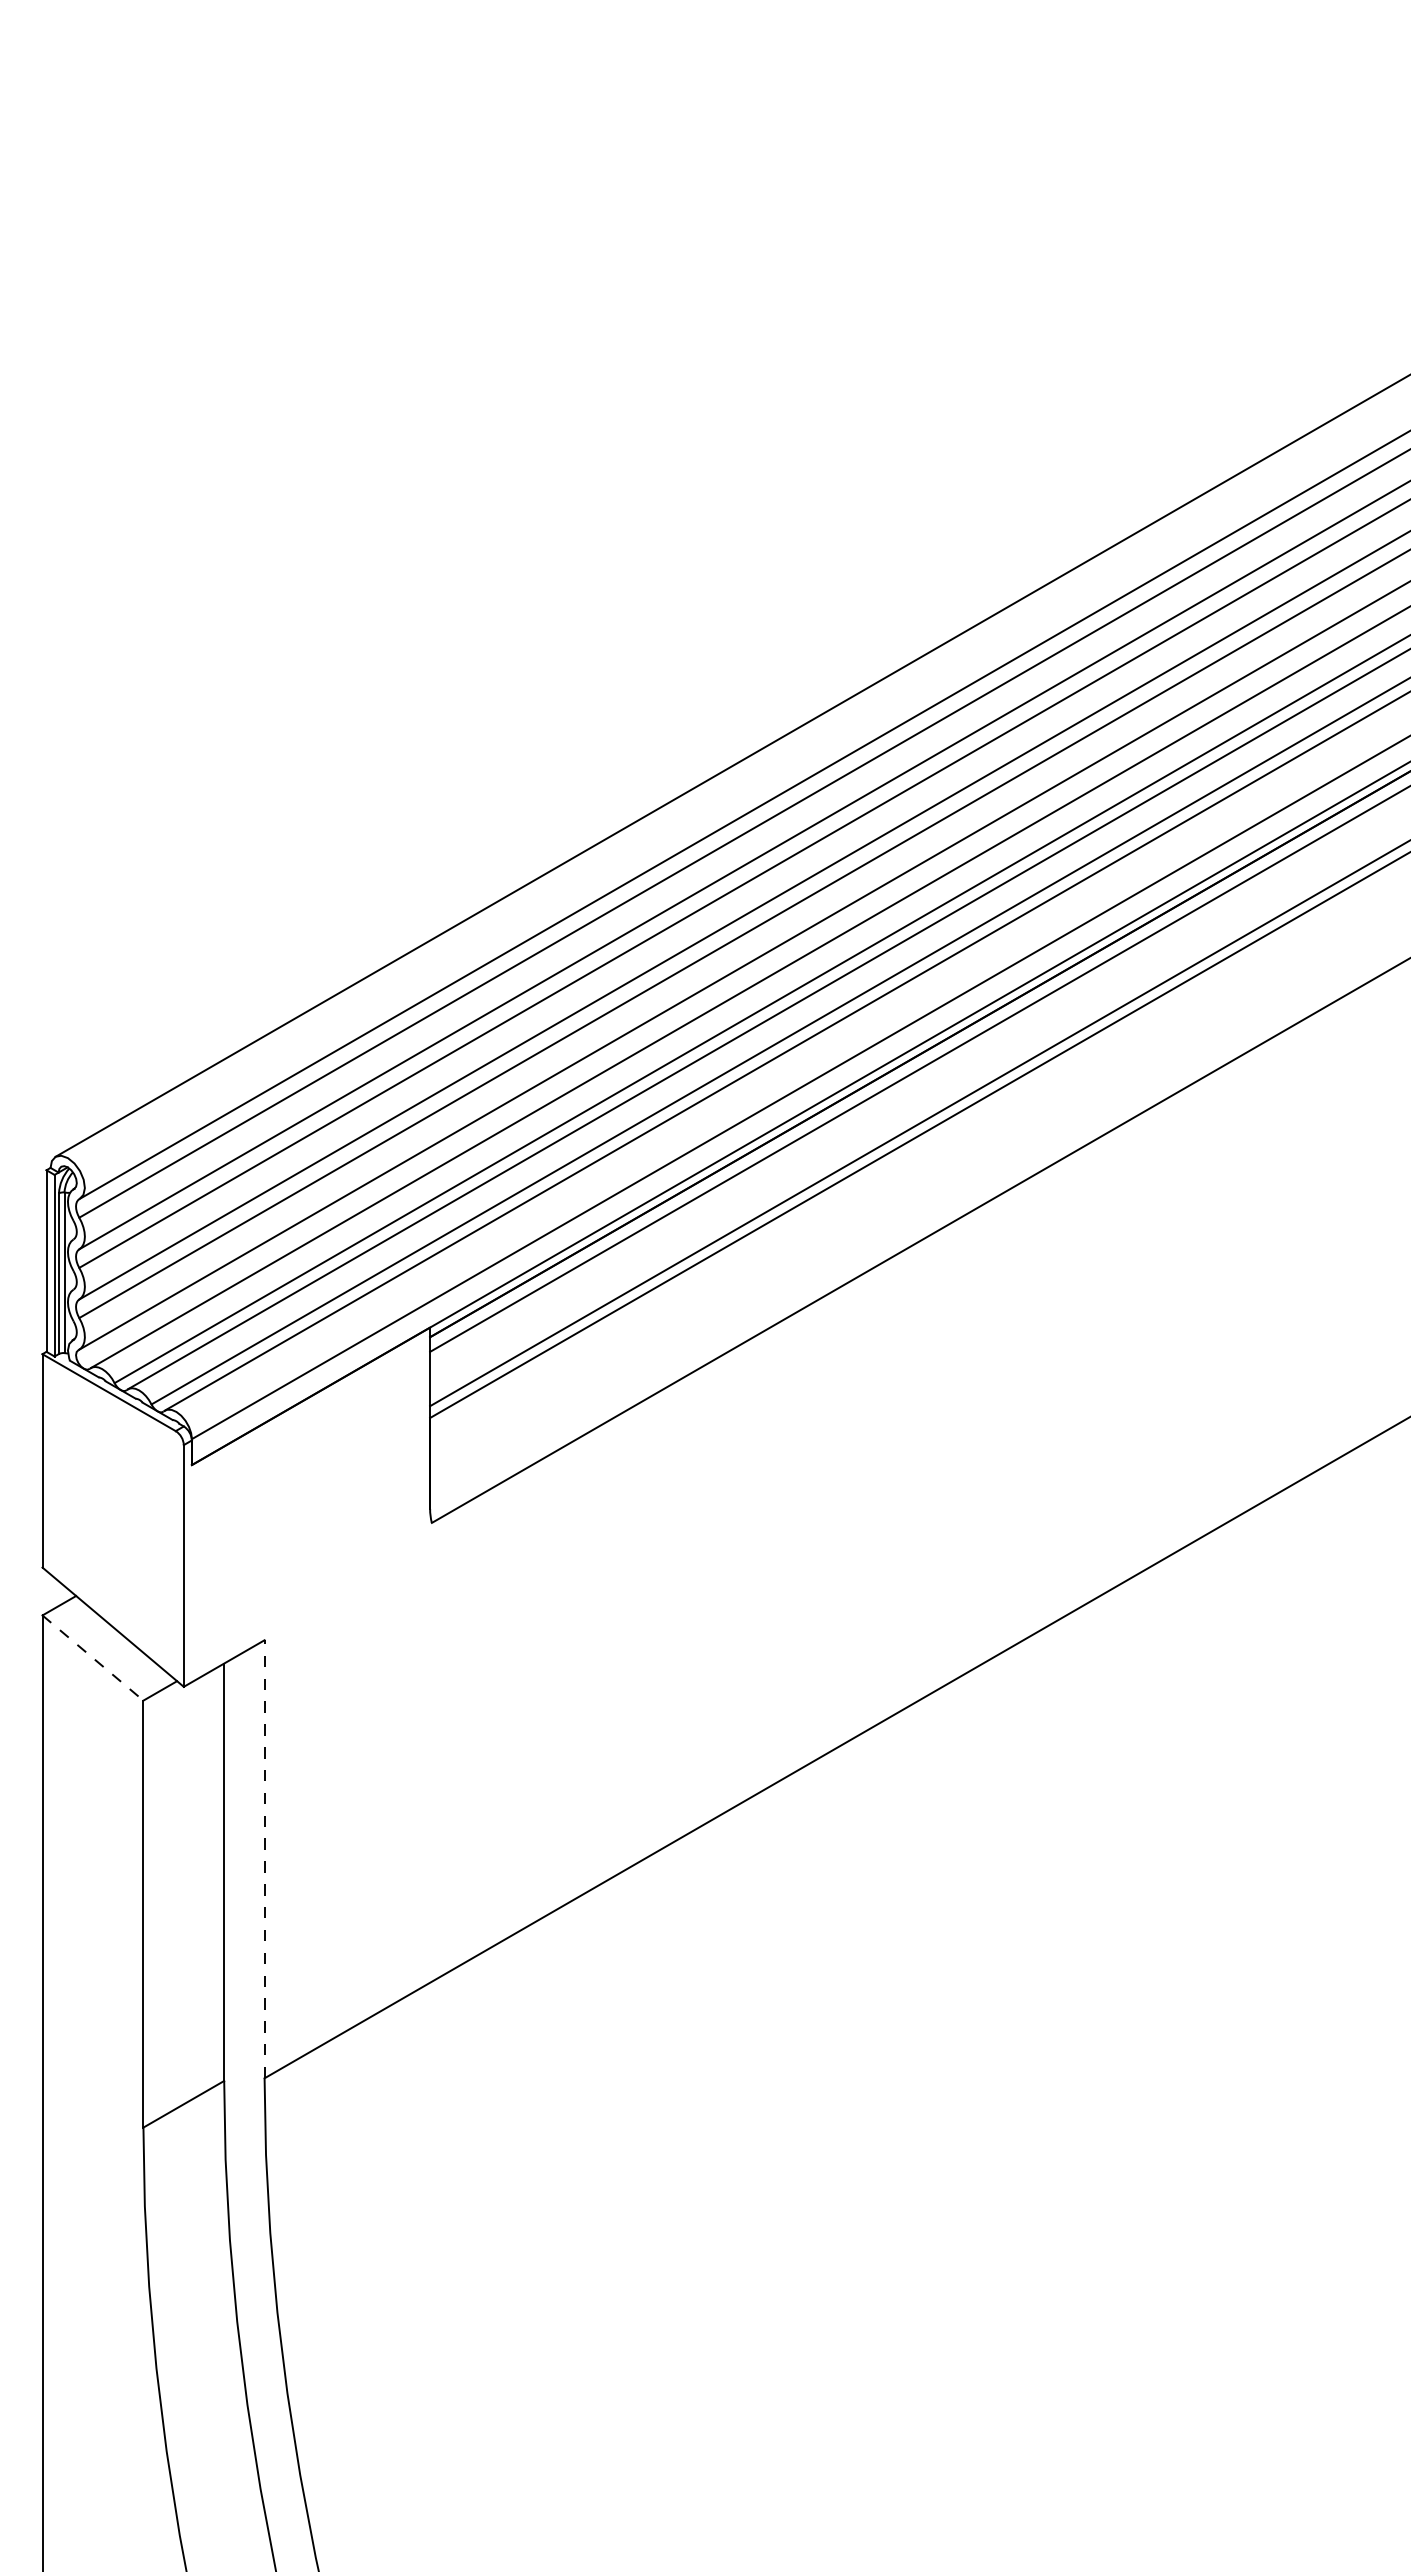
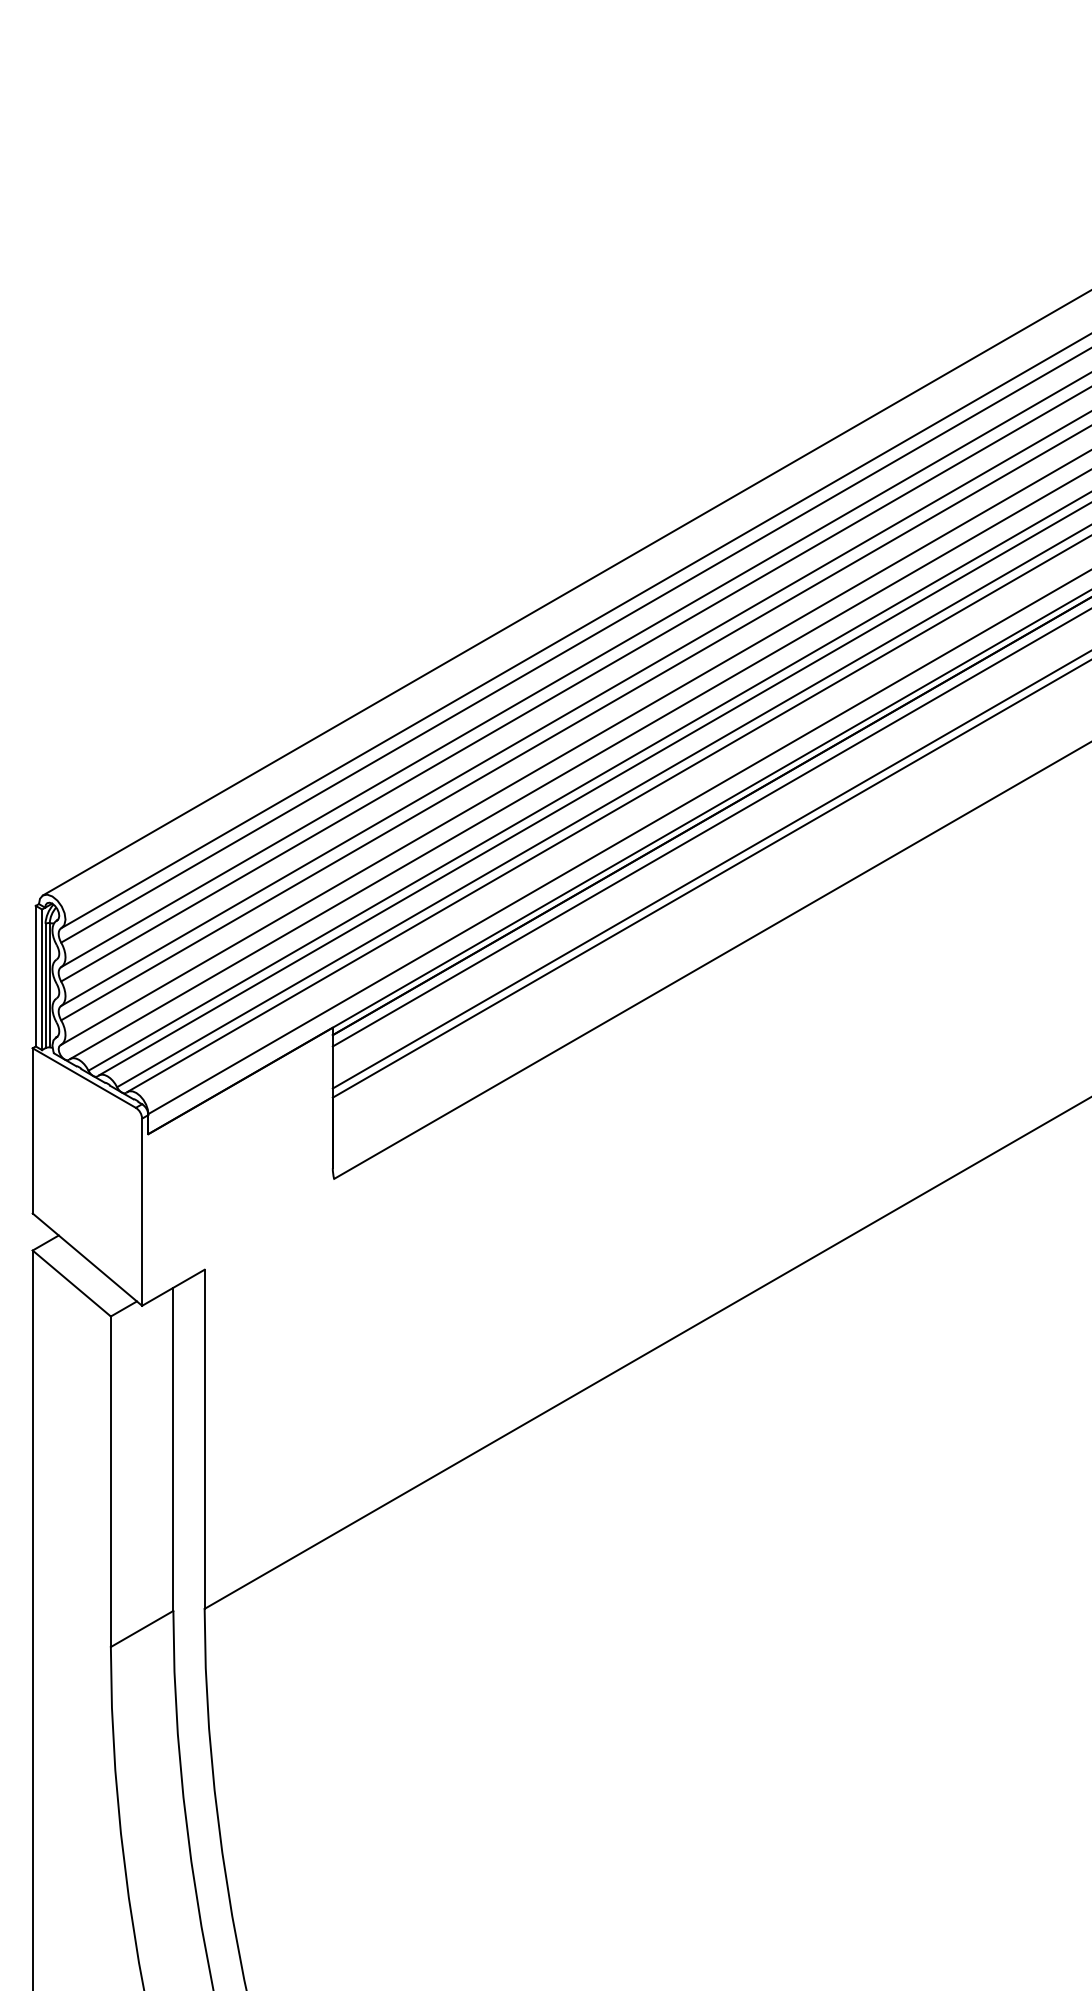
line: (93, 1658) -> (72, 1283), dashed -> solid
line: (264, 1859) -> (204, 1439), dashed -> solid

